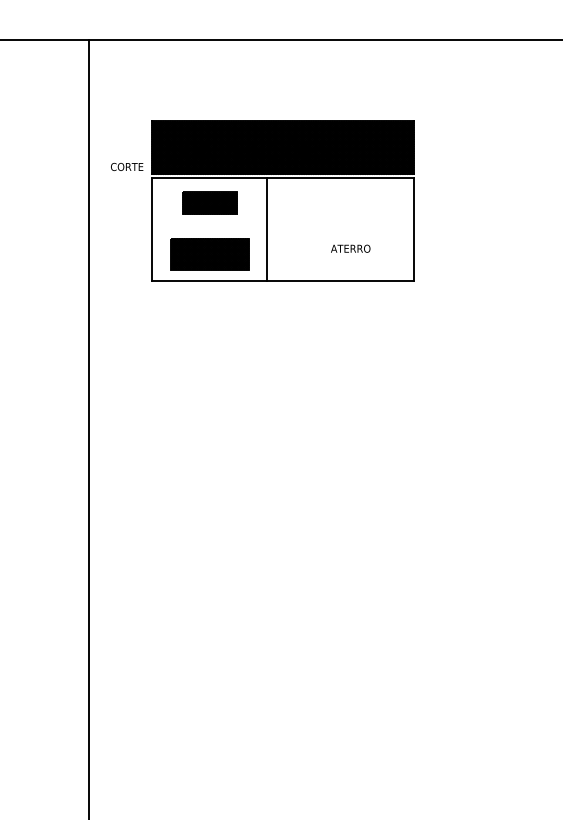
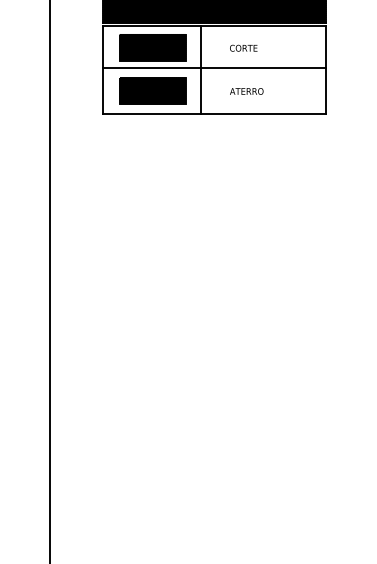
text: (127, 166) -> (244, 47), moved
part: (209, 203) -> (152, 47), size x1.43
line: (282, 227) -> (214, 68), added
text: (350, 248) -> (246, 91), moved

